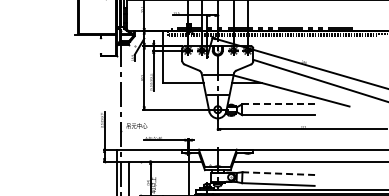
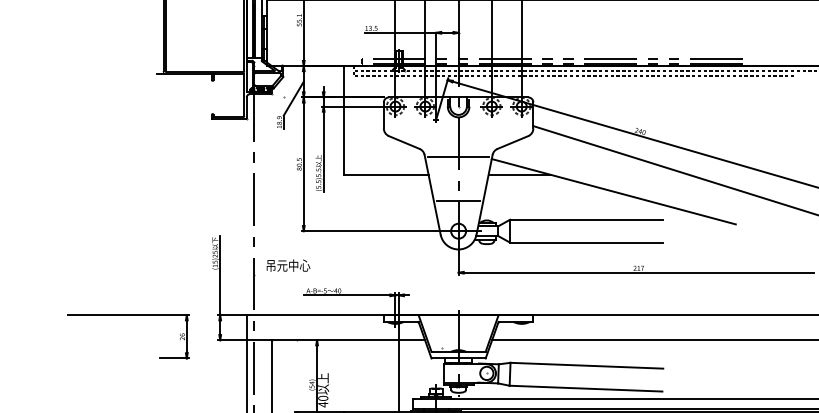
line: (278, 104) -> (586, 220), dashed -> solid
part: (60, 150) -> (127, 317), added
line: (278, 173) -> (586, 365), dashed -> solid

